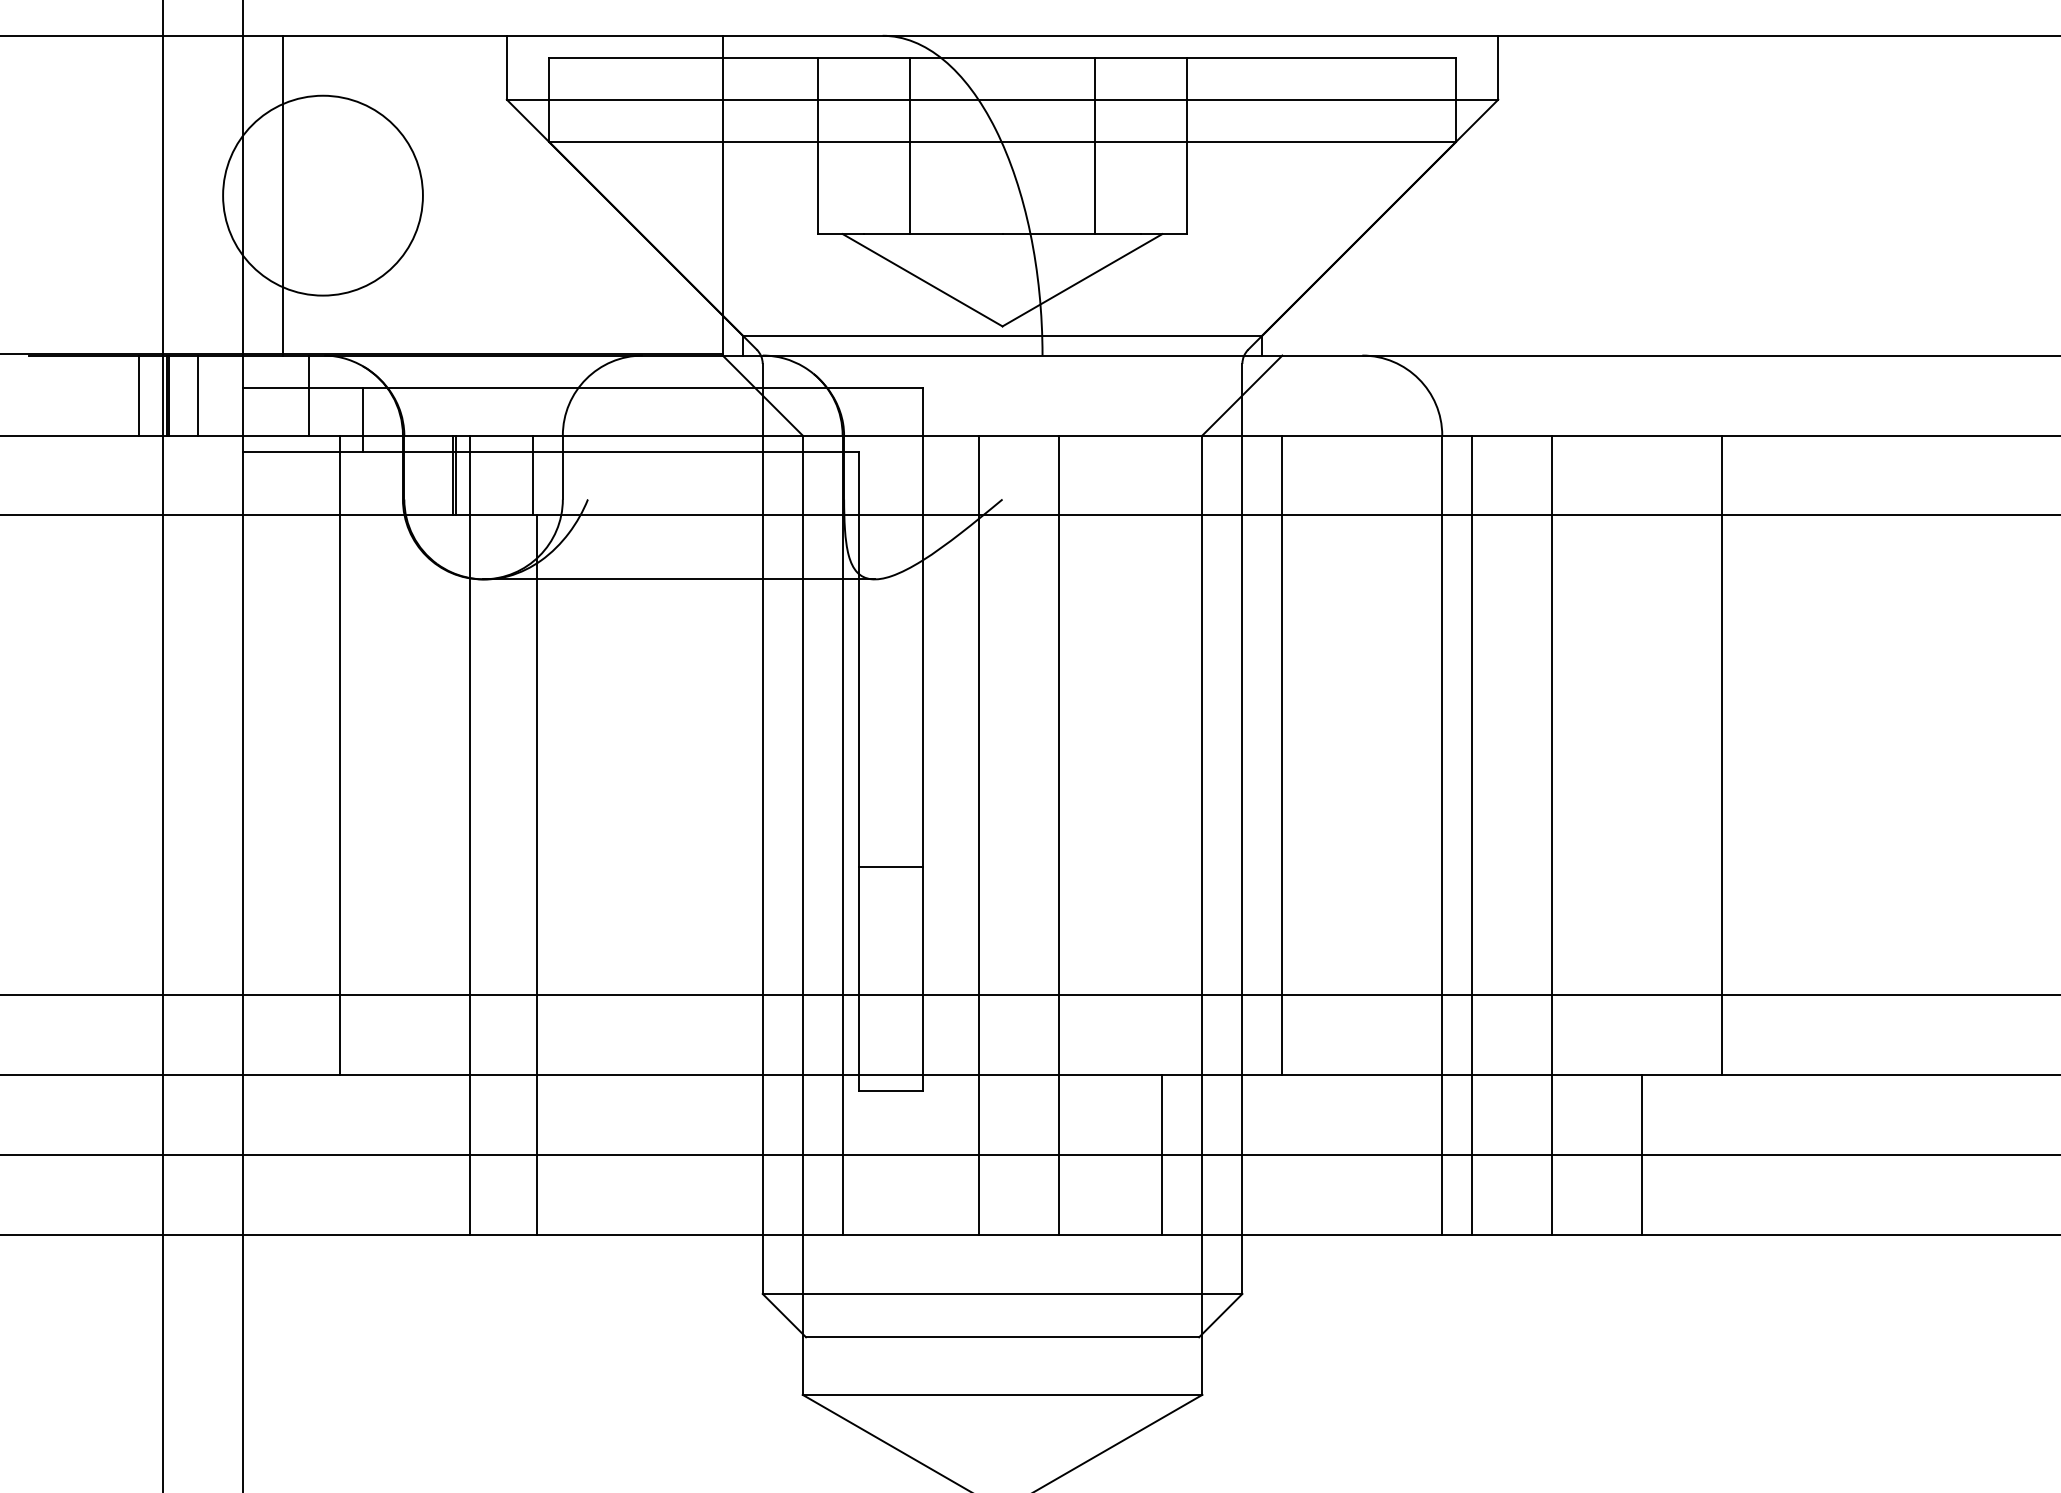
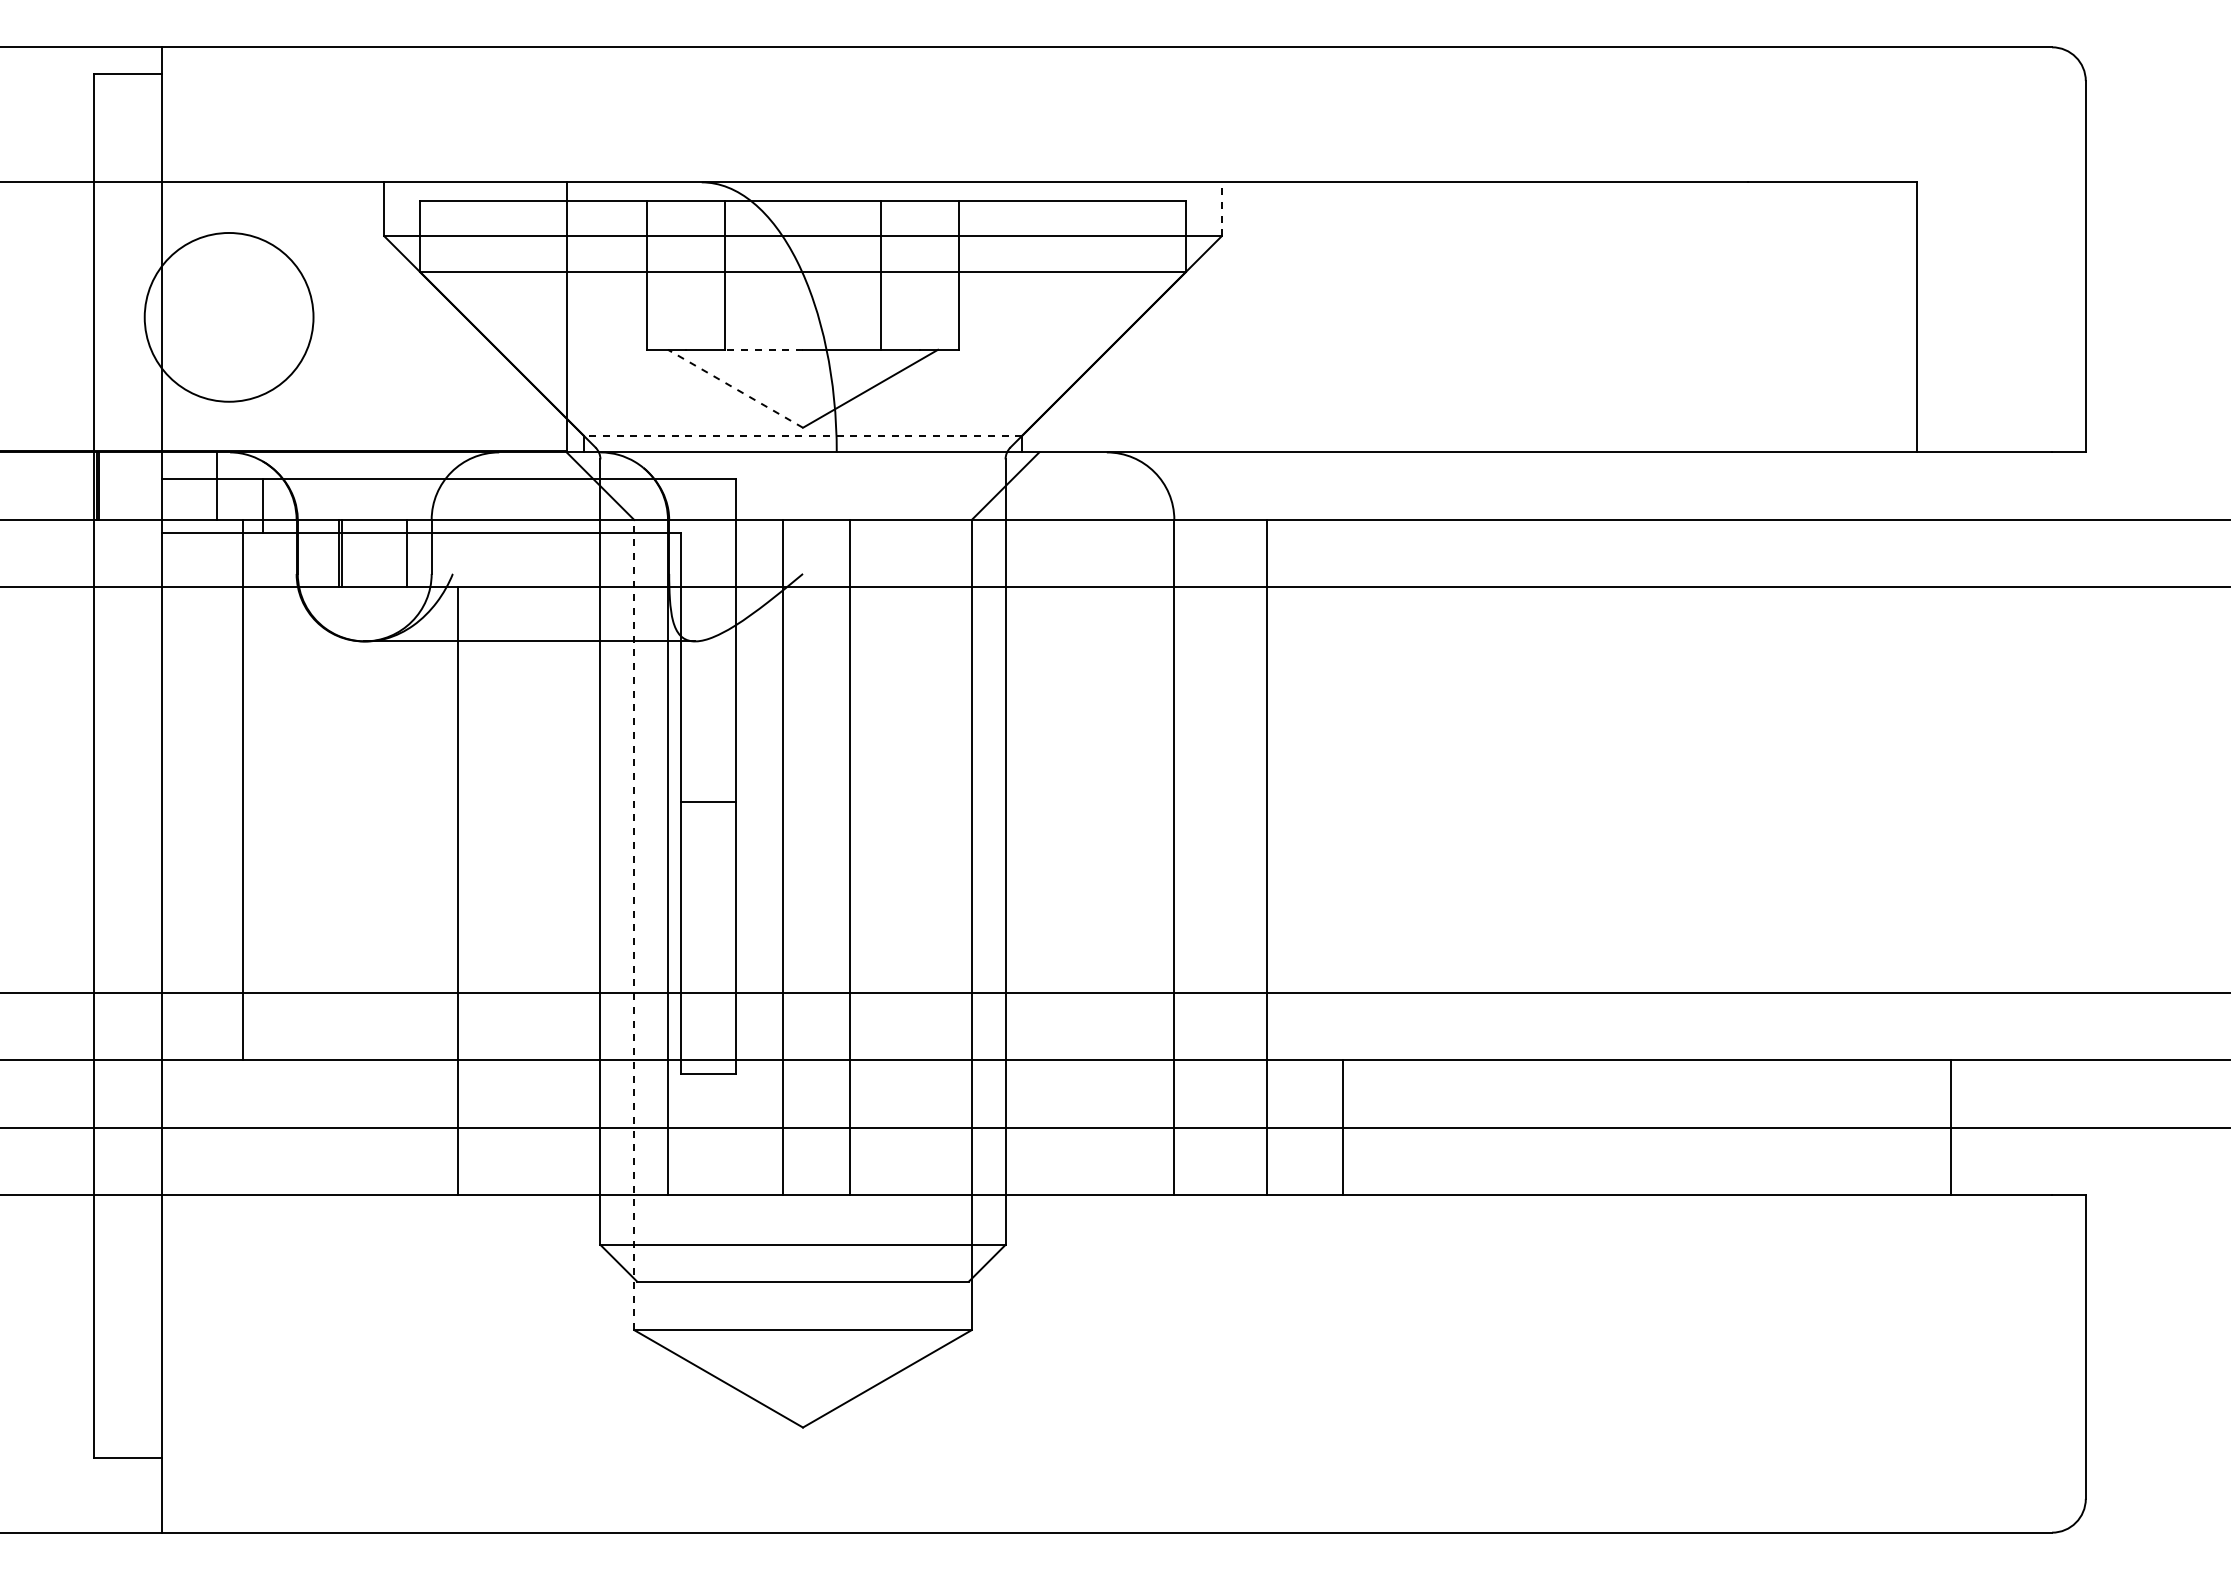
line: (1498, 66) -> (1221, 208), solid -> dashed
line: (283, 195) -> (195, 317), removed
line: (956, 233) -> (764, 349), solid -> dashed
line: (922, 279) -> (735, 388), solid -> dashed
line: (1001, 335) -> (802, 435), solid -> dashed
line: (138, 394) -> (73, 485), removed
line: (197, 394) -> (123, 485), removed
line: (1282, 754) -> (1039, 789), removed
line: (1721, 754) -> (1410, 789), removed
line: (470, 835) -> (353, 857), removed
line: (1472, 835) -> (1199, 857), removed
line: (890, 867) -> (708, 801), moved
line: (536, 875) -> (457, 891), moved
line: (803, 914) -> (634, 924), solid -> dashed
line: (1162, 1154) -> (938, 1127), removed

